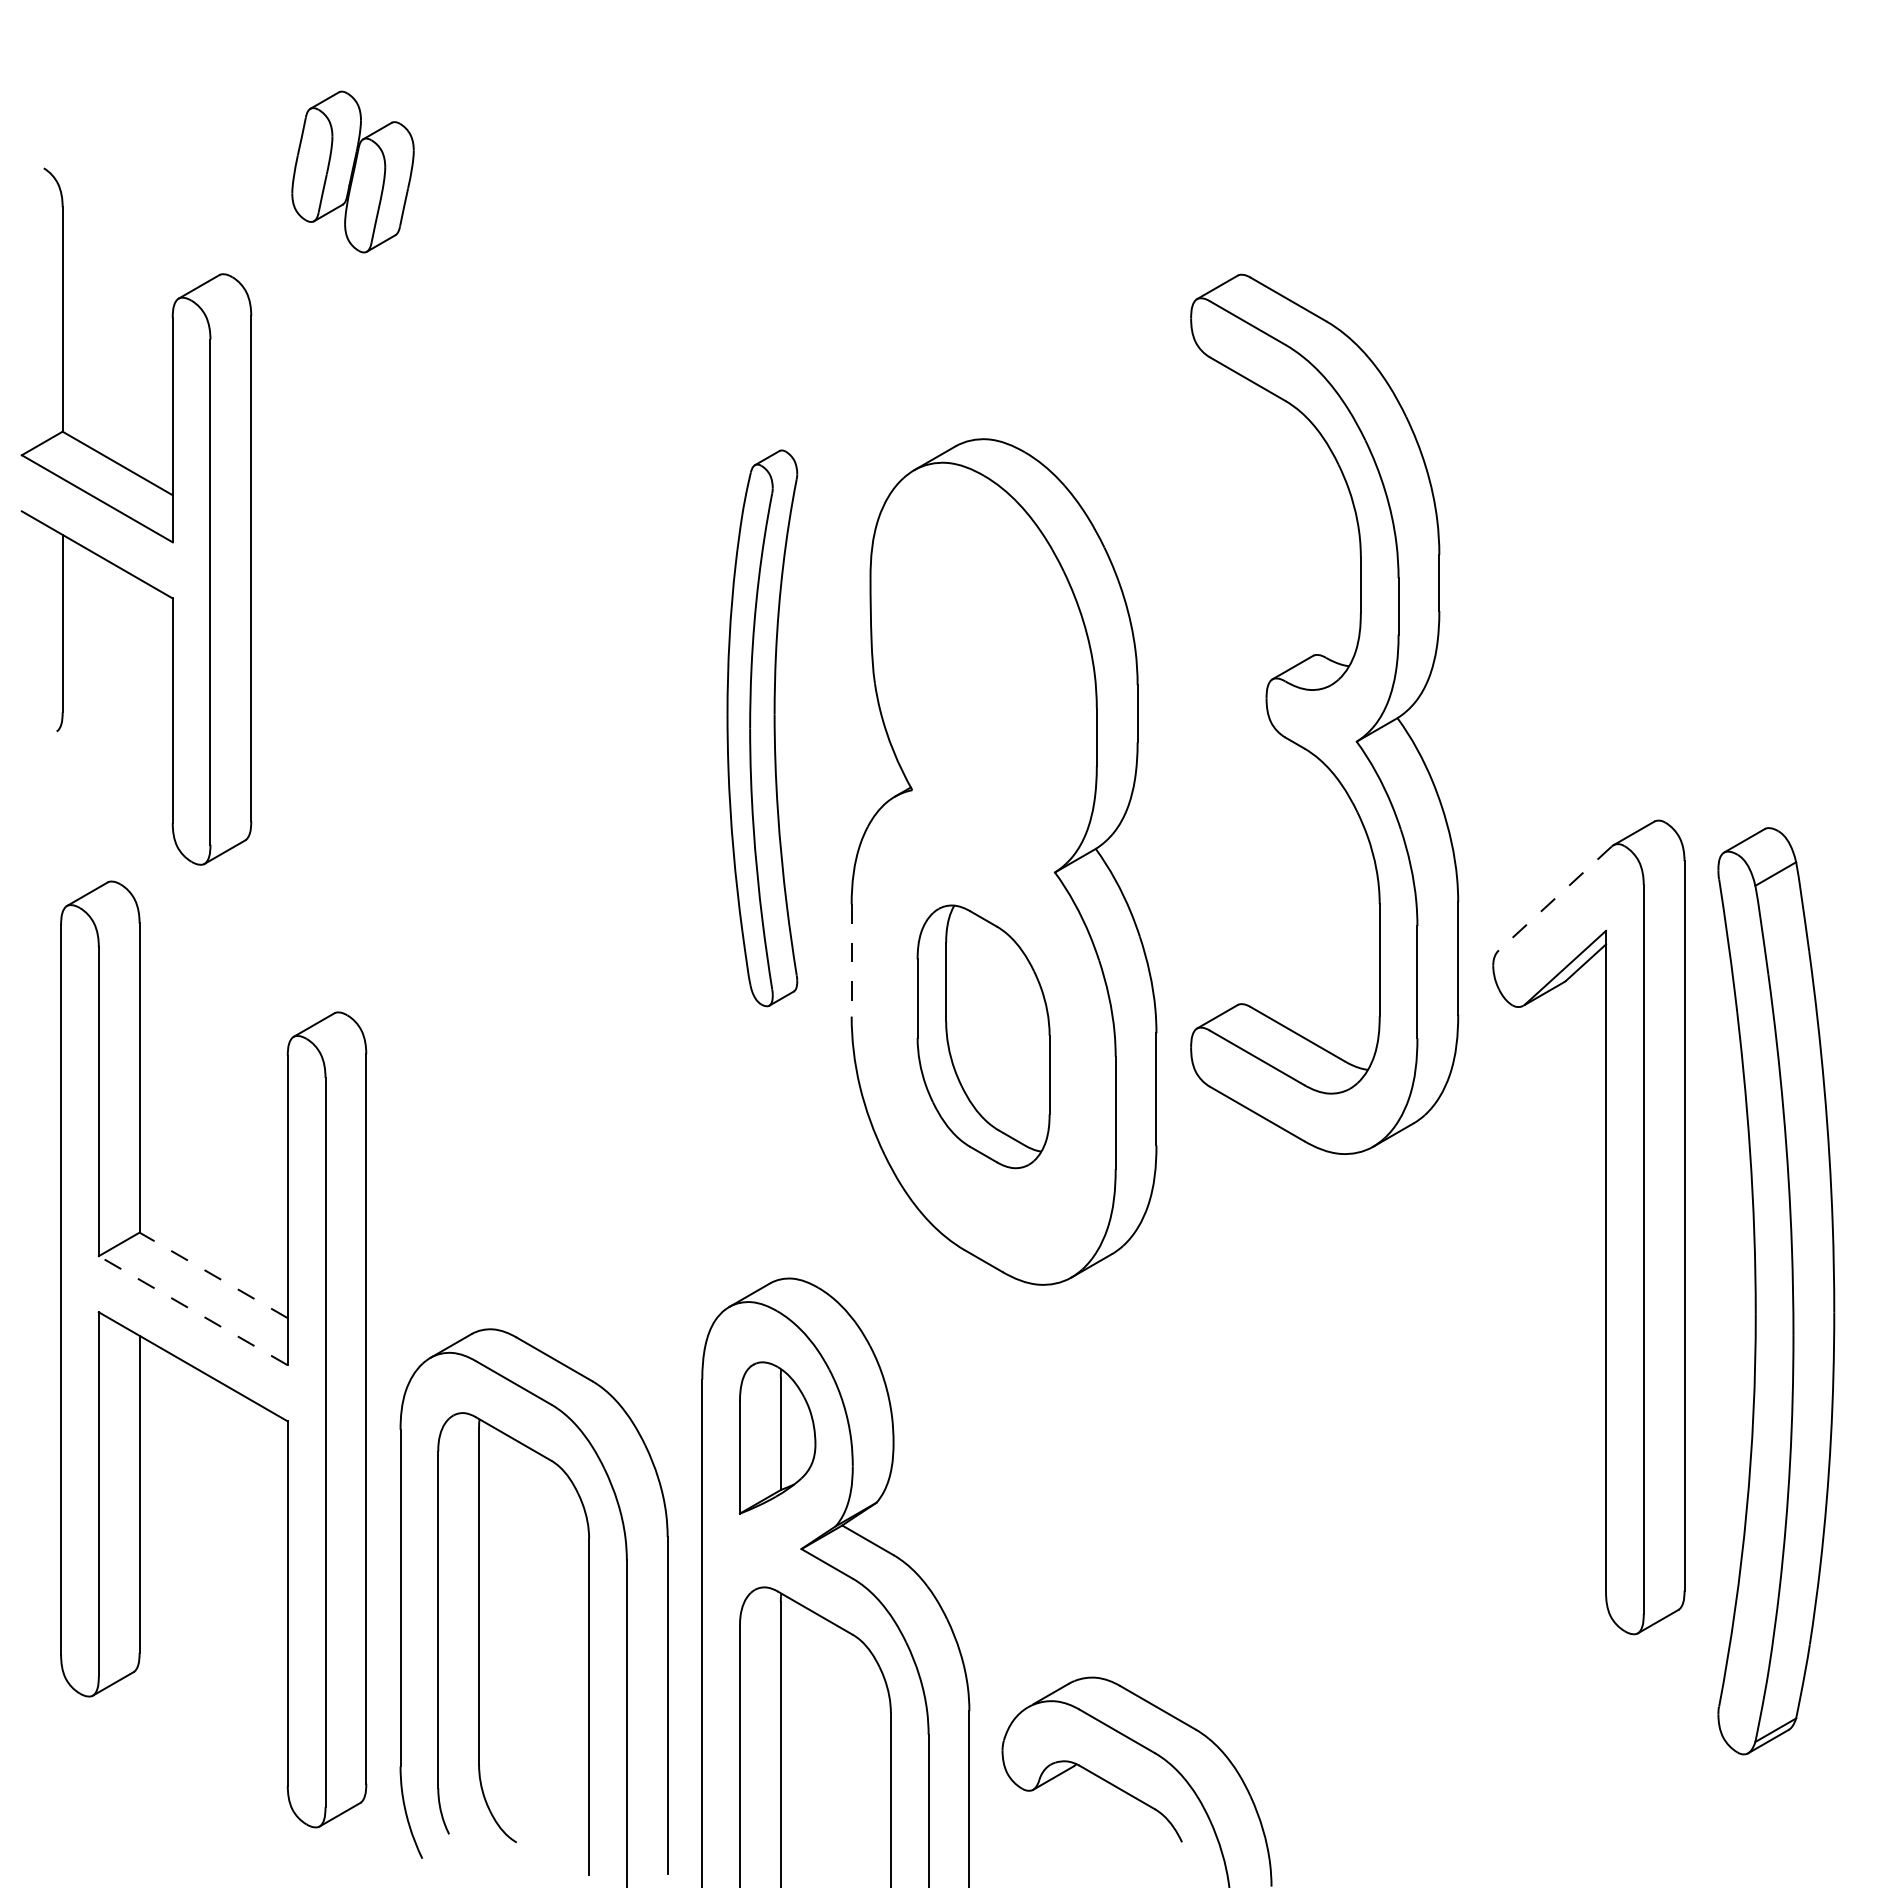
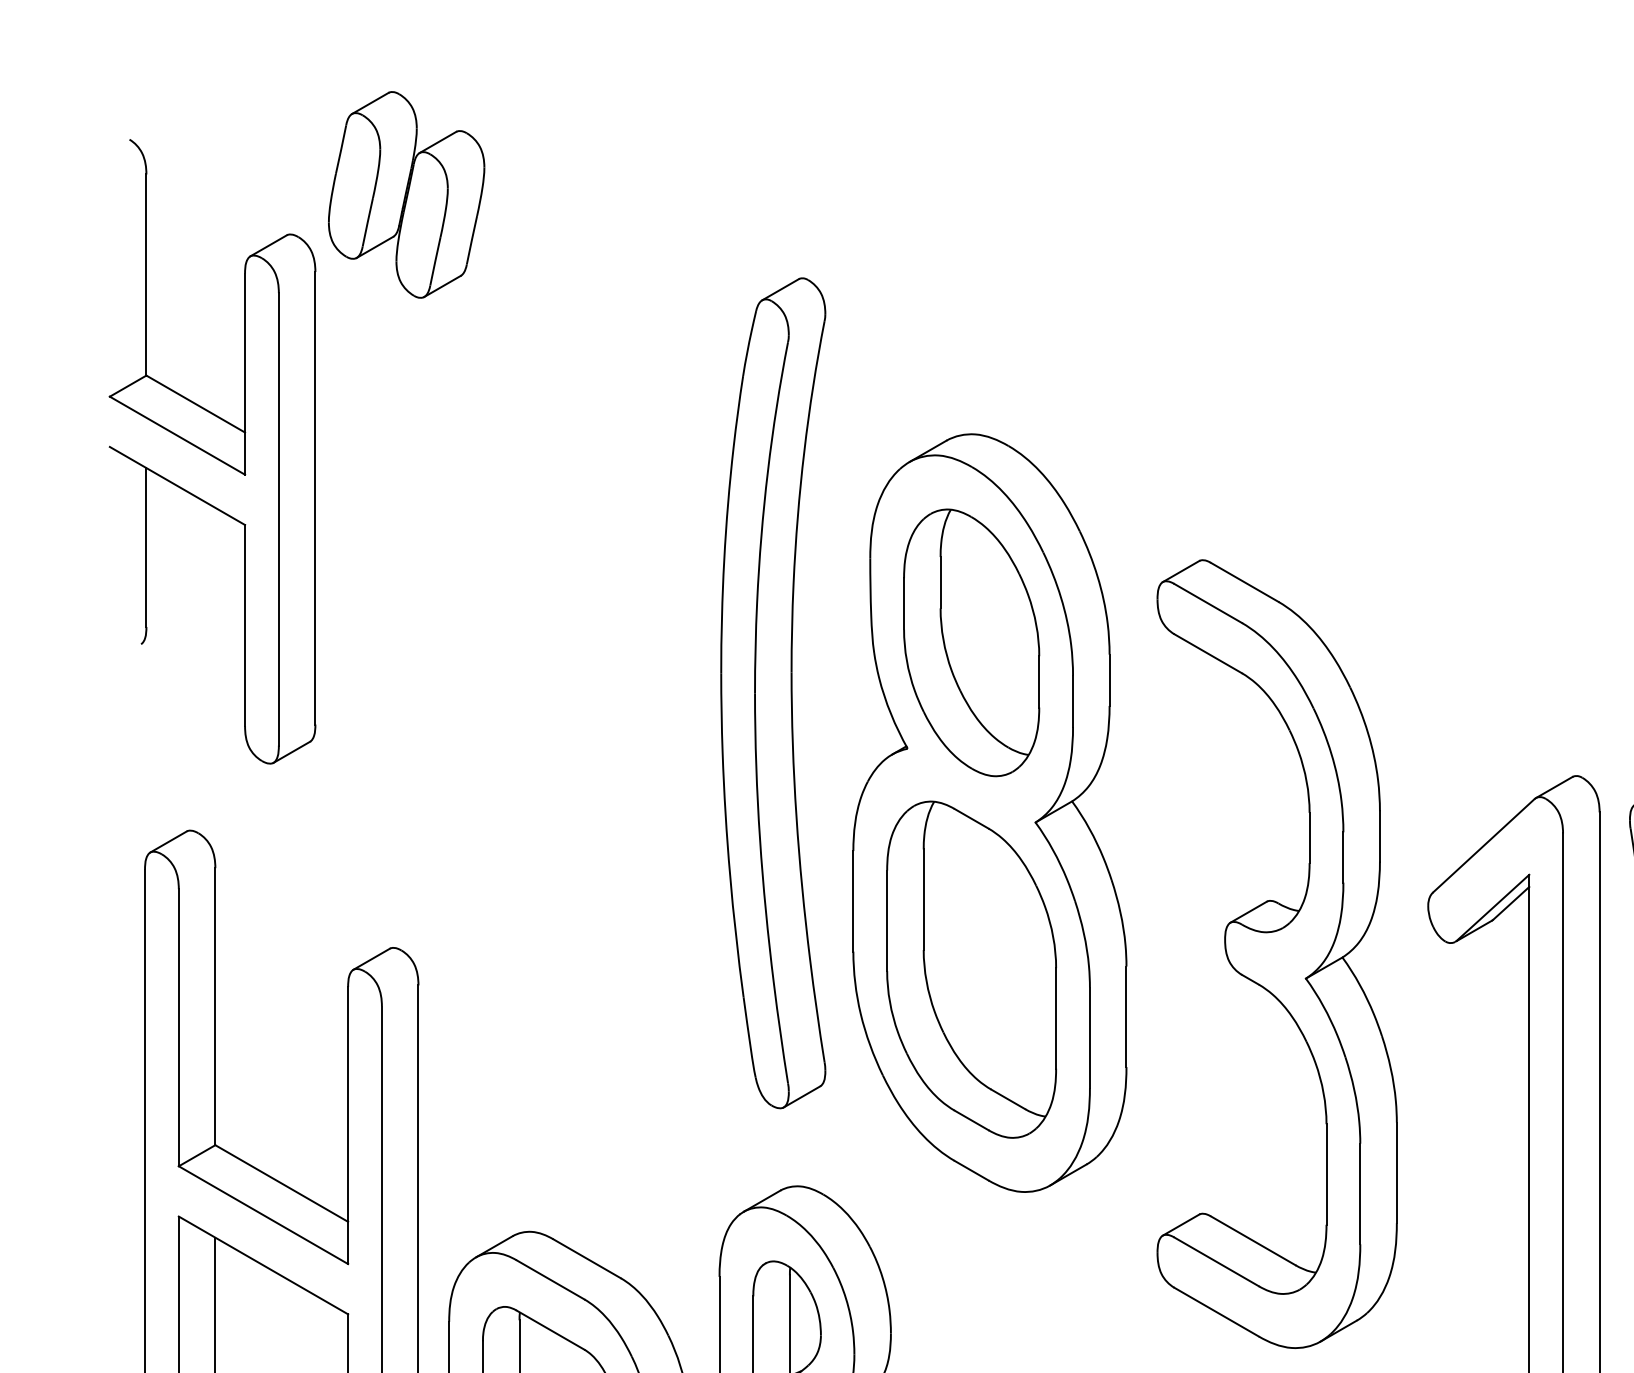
part: (352, 171) -> (406, 194), size x1.43
part: (136, 516) -> (212, 451), moved
part: (983, 671) -> (971, 642), added
part: (1324, 713) -> (1277, 953), moved
part: (762, 728) -> (773, 693), size x1.67
line: (1555, 898) -> (1484, 845), dashed -> solid
line: (851, 960) -> (853, 901), dashed -> solid
part: (983, 1036) -> (971, 969), size x1.43
line: (213, 1275) -> (281, 1183), dashed -> solid
line: (192, 1310) -> (262, 1214), dashed -> solid

